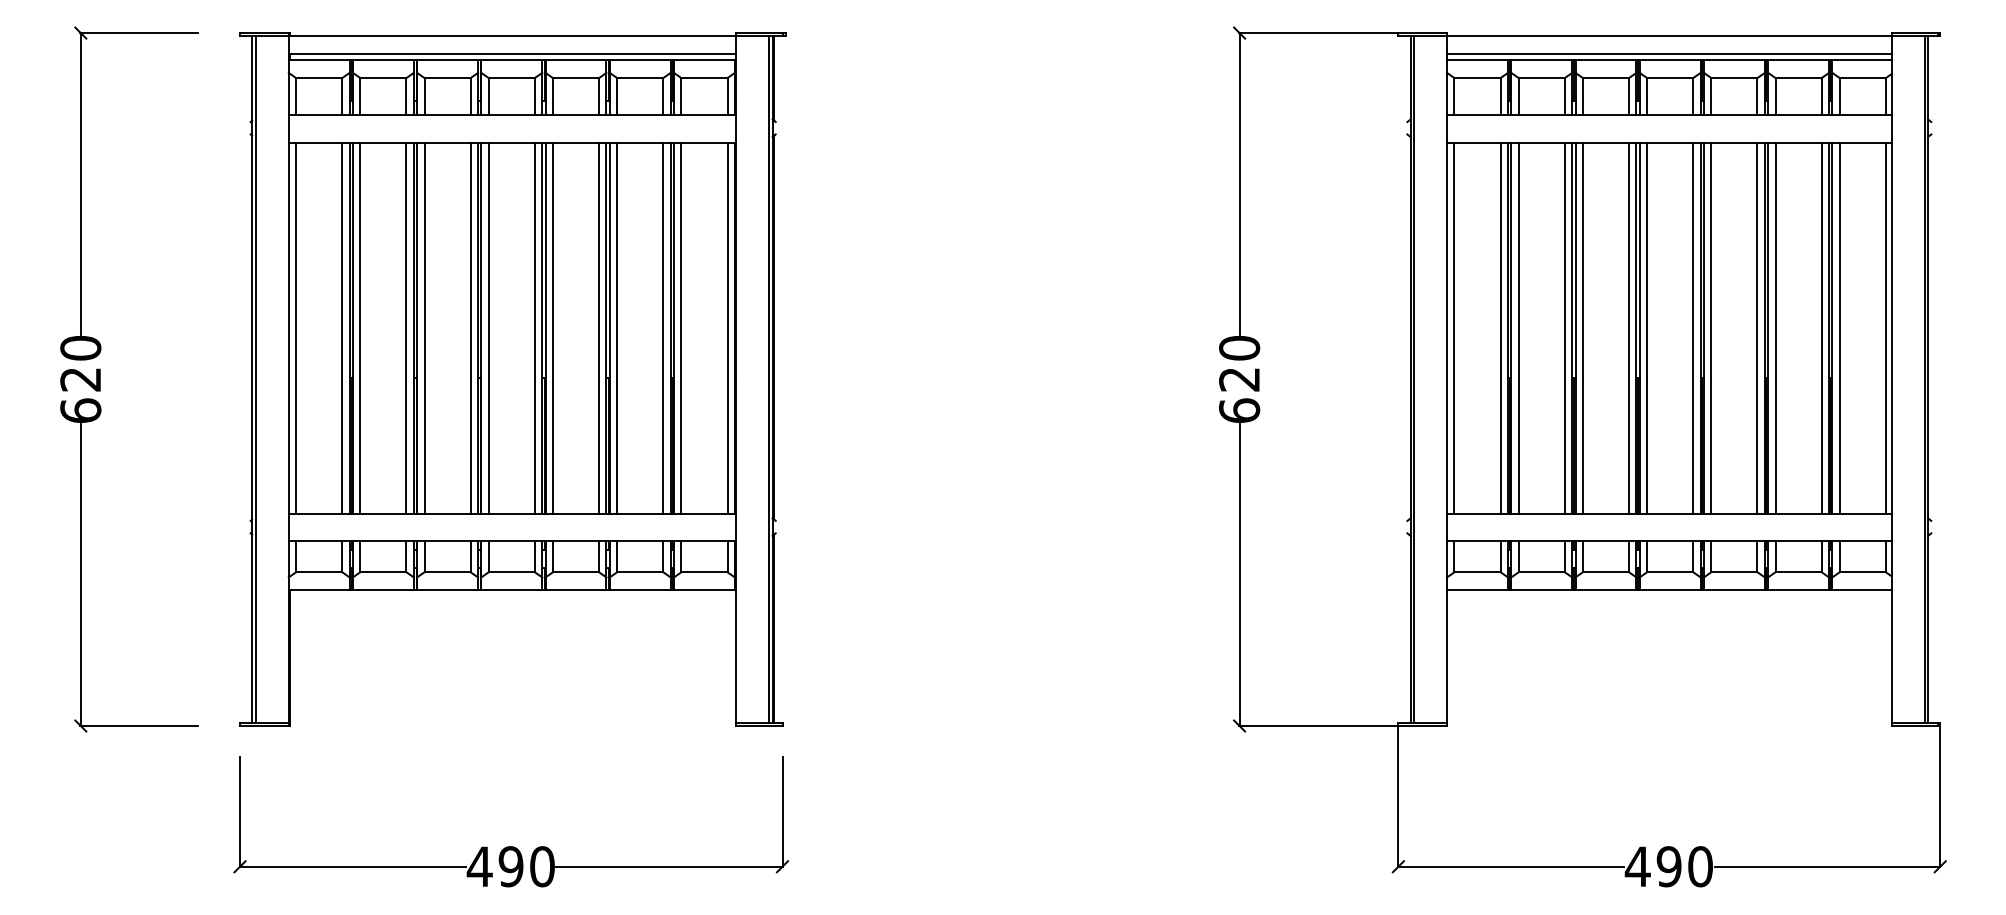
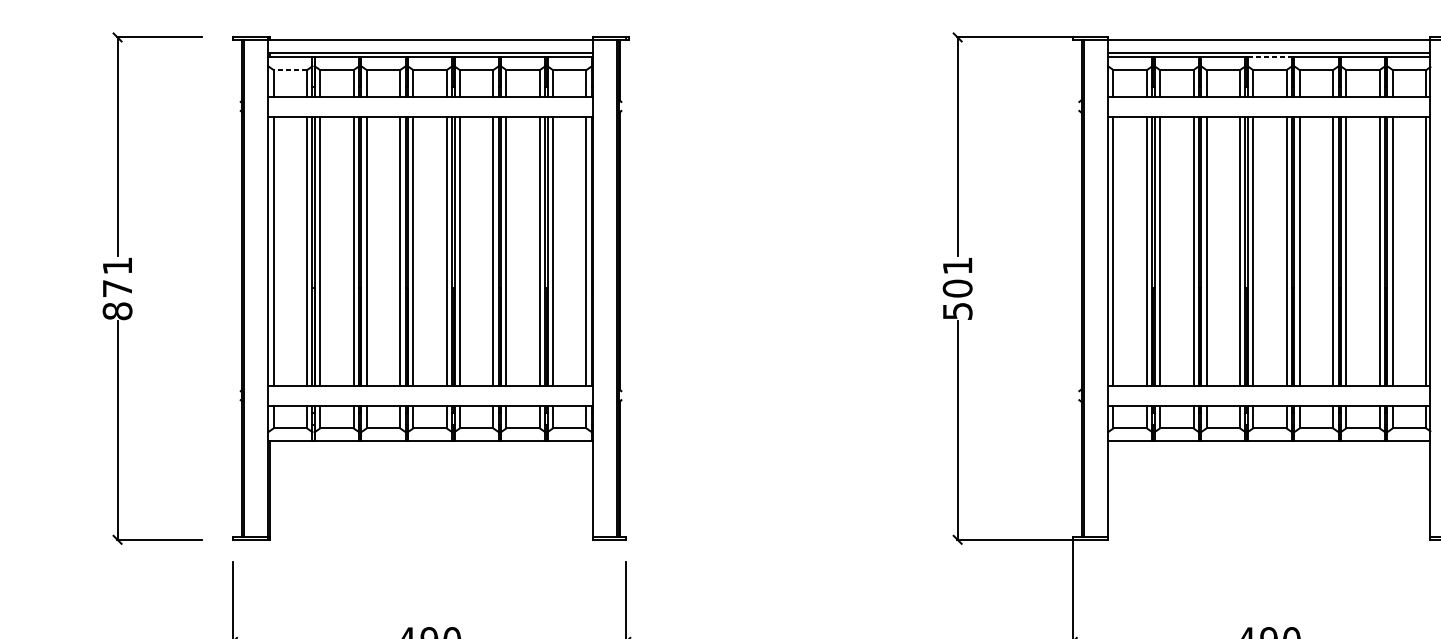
line: (1670, 60) -> (1270, 57), solid -> dashed
line: (318, 78) -> (289, 70), solid -> dashed
text: (80, 379) -> (117, 288), 620 -> 871
text: (1239, 379) -> (957, 288), 620 -> 501

